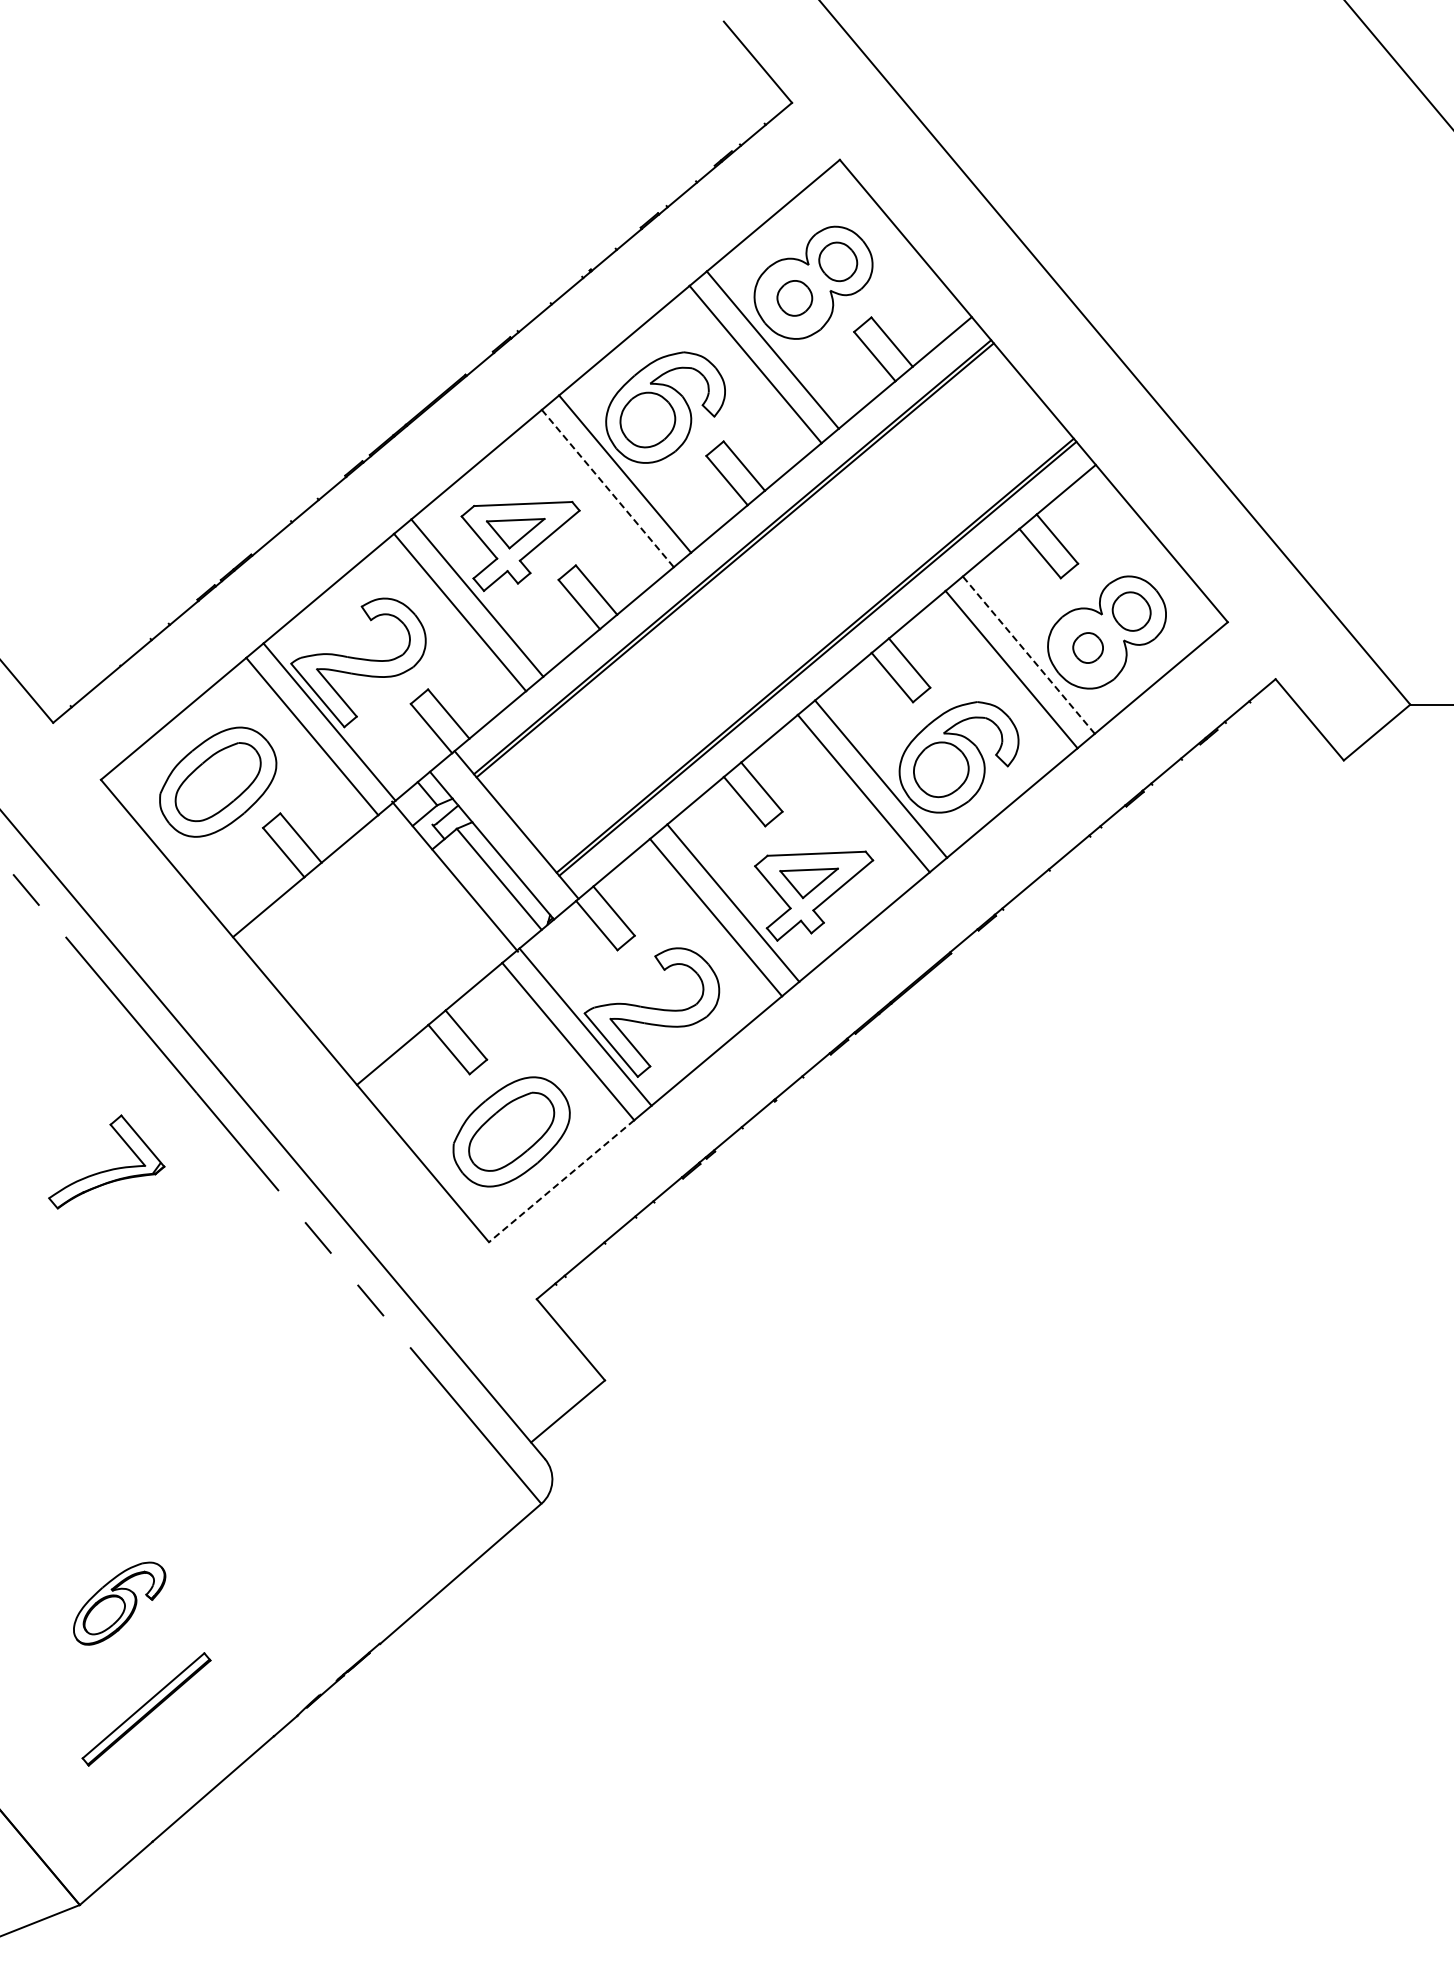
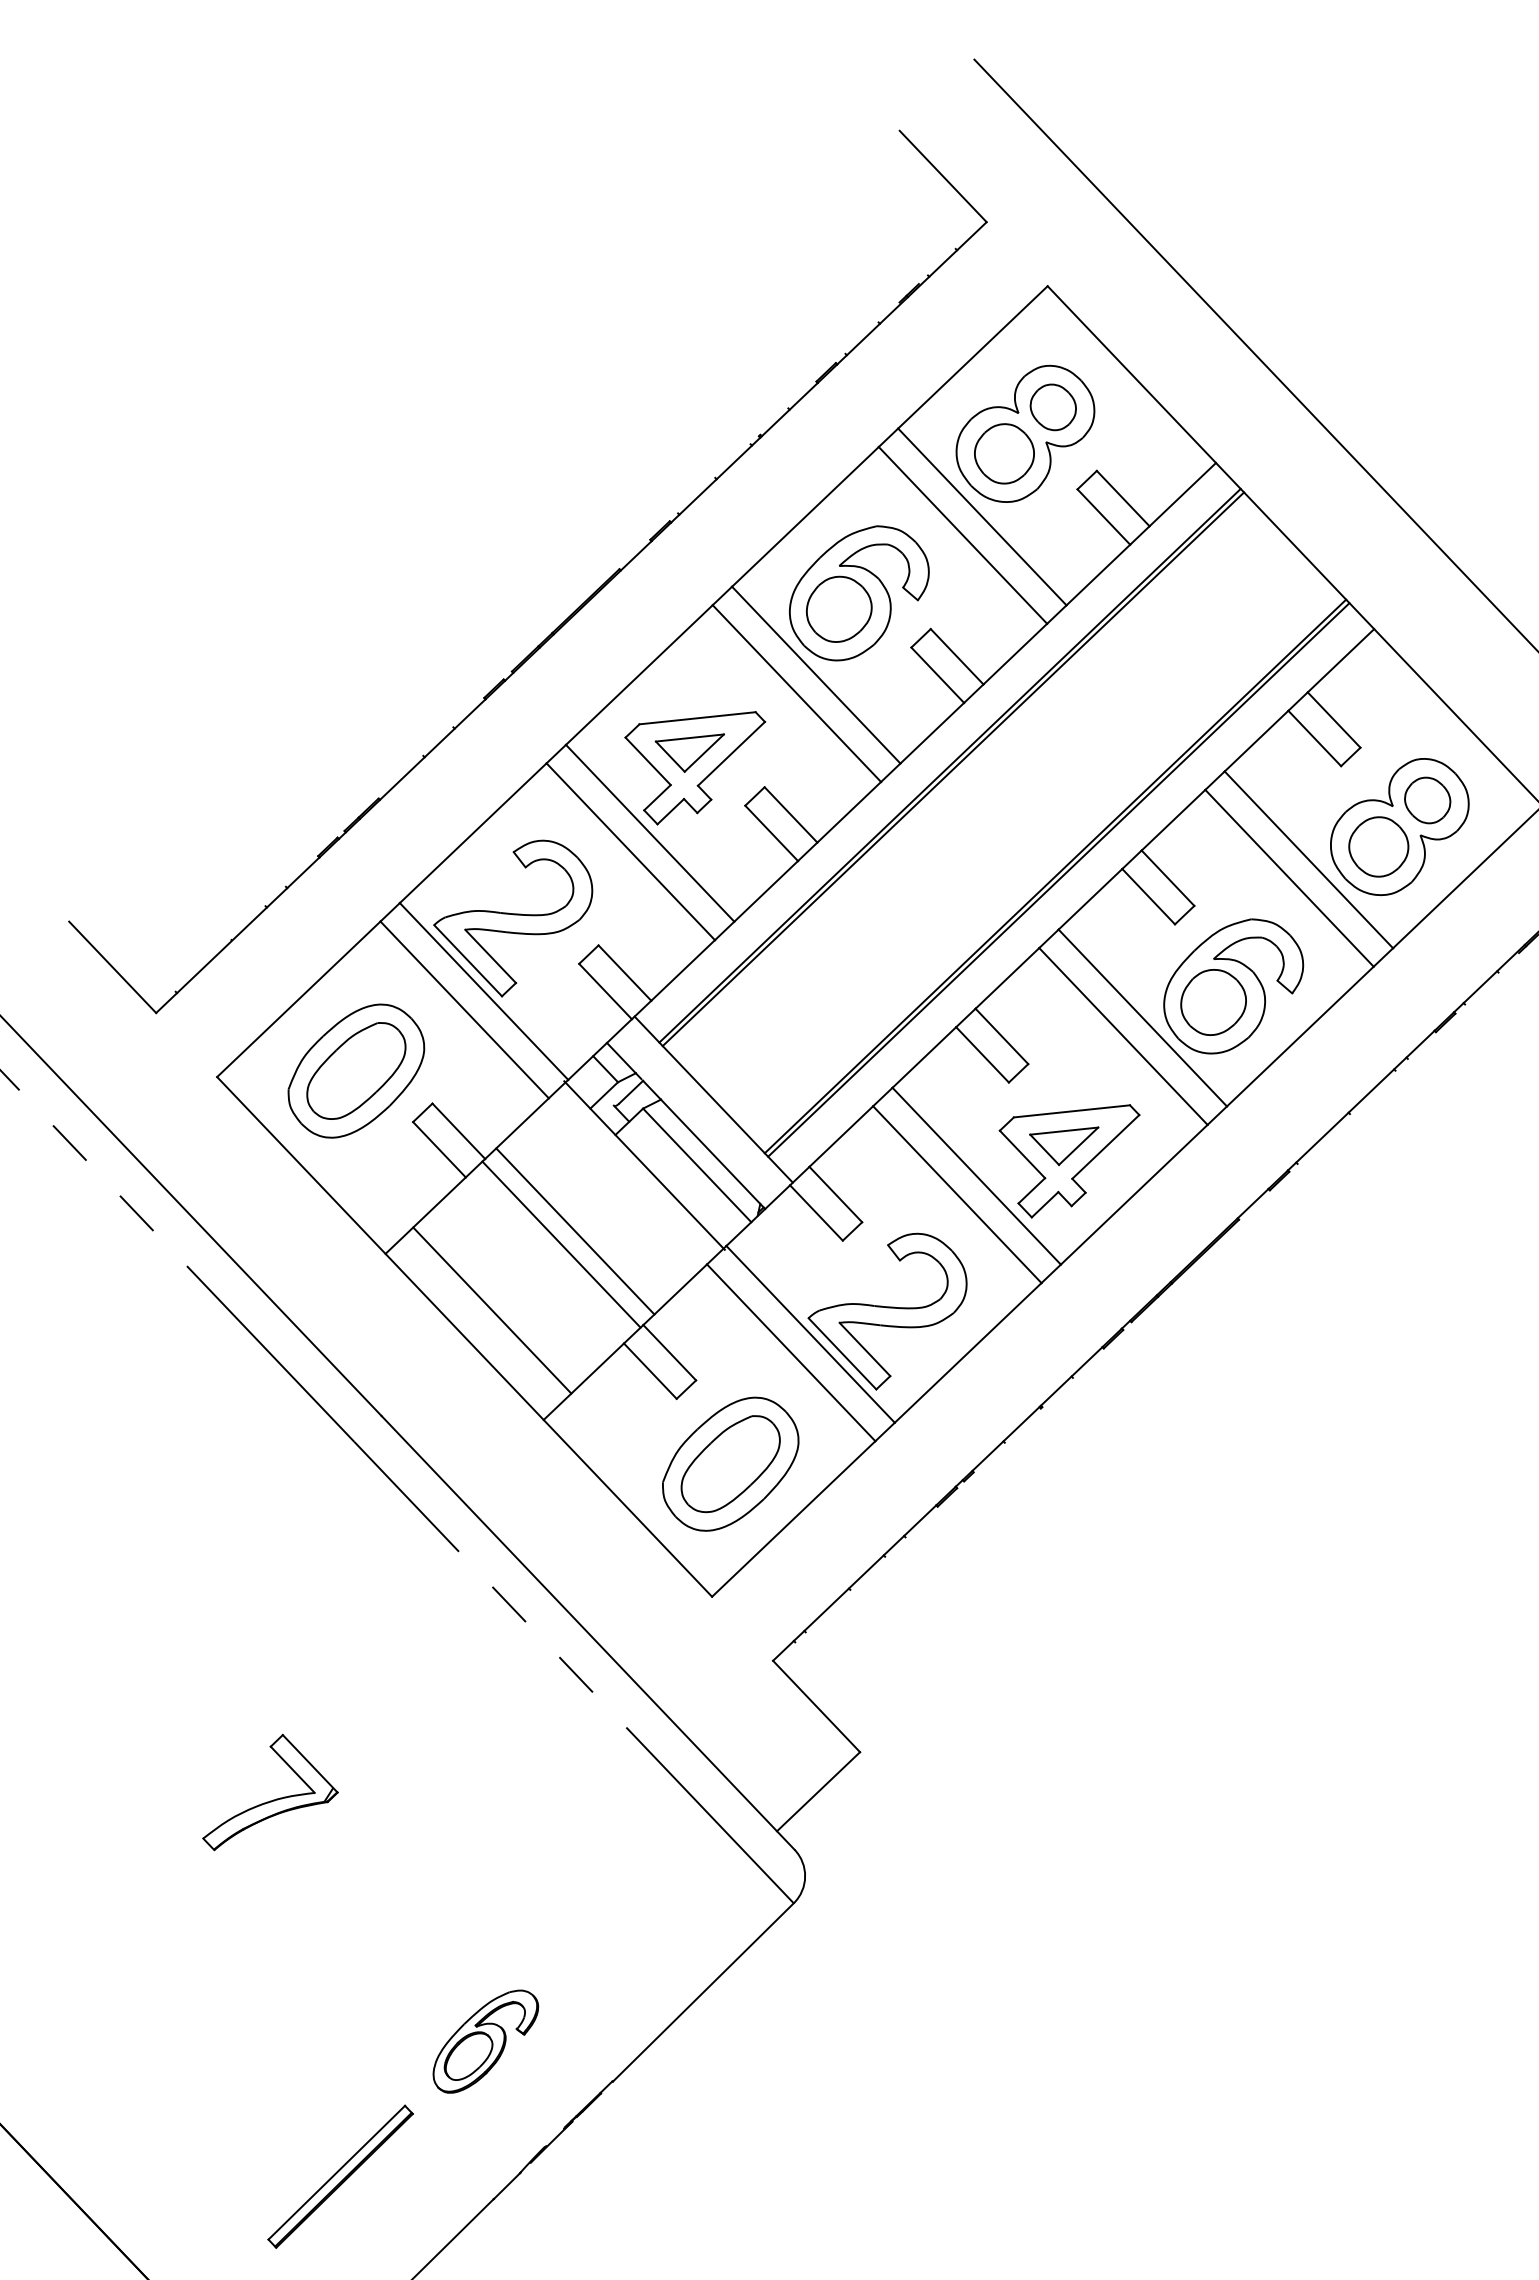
part: (794, 298) -> (1004, 454), size x1.43
line: (607, 488) -> (796, 693), dashed -> solid
part: (1087, 647) -> (1377, 846), size x1.67
line: (1028, 655) -> (1308, 860), dashed -> solid
line: (393, 928) -> (575, 1231), added
line: (381, 938) -> (561, 1244), added
line: (319, 990) -> (492, 1310), added
part: (107, 1169) -> (270, 1800), moved
line: (561, 1181) -> (793, 1519), dashed -> solid
part: (119, 1603) -> (485, 2041), moved

